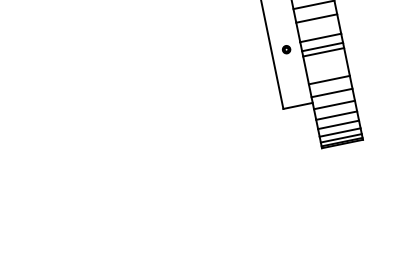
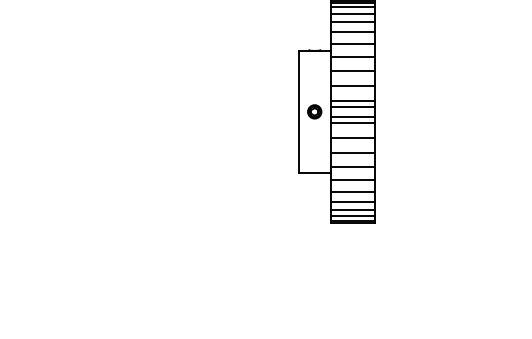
line: (319, 33) -> (352, 101), added
part: (286, 49) -> (314, 111), size x1.67
line: (326, 66) -> (352, 138), added

